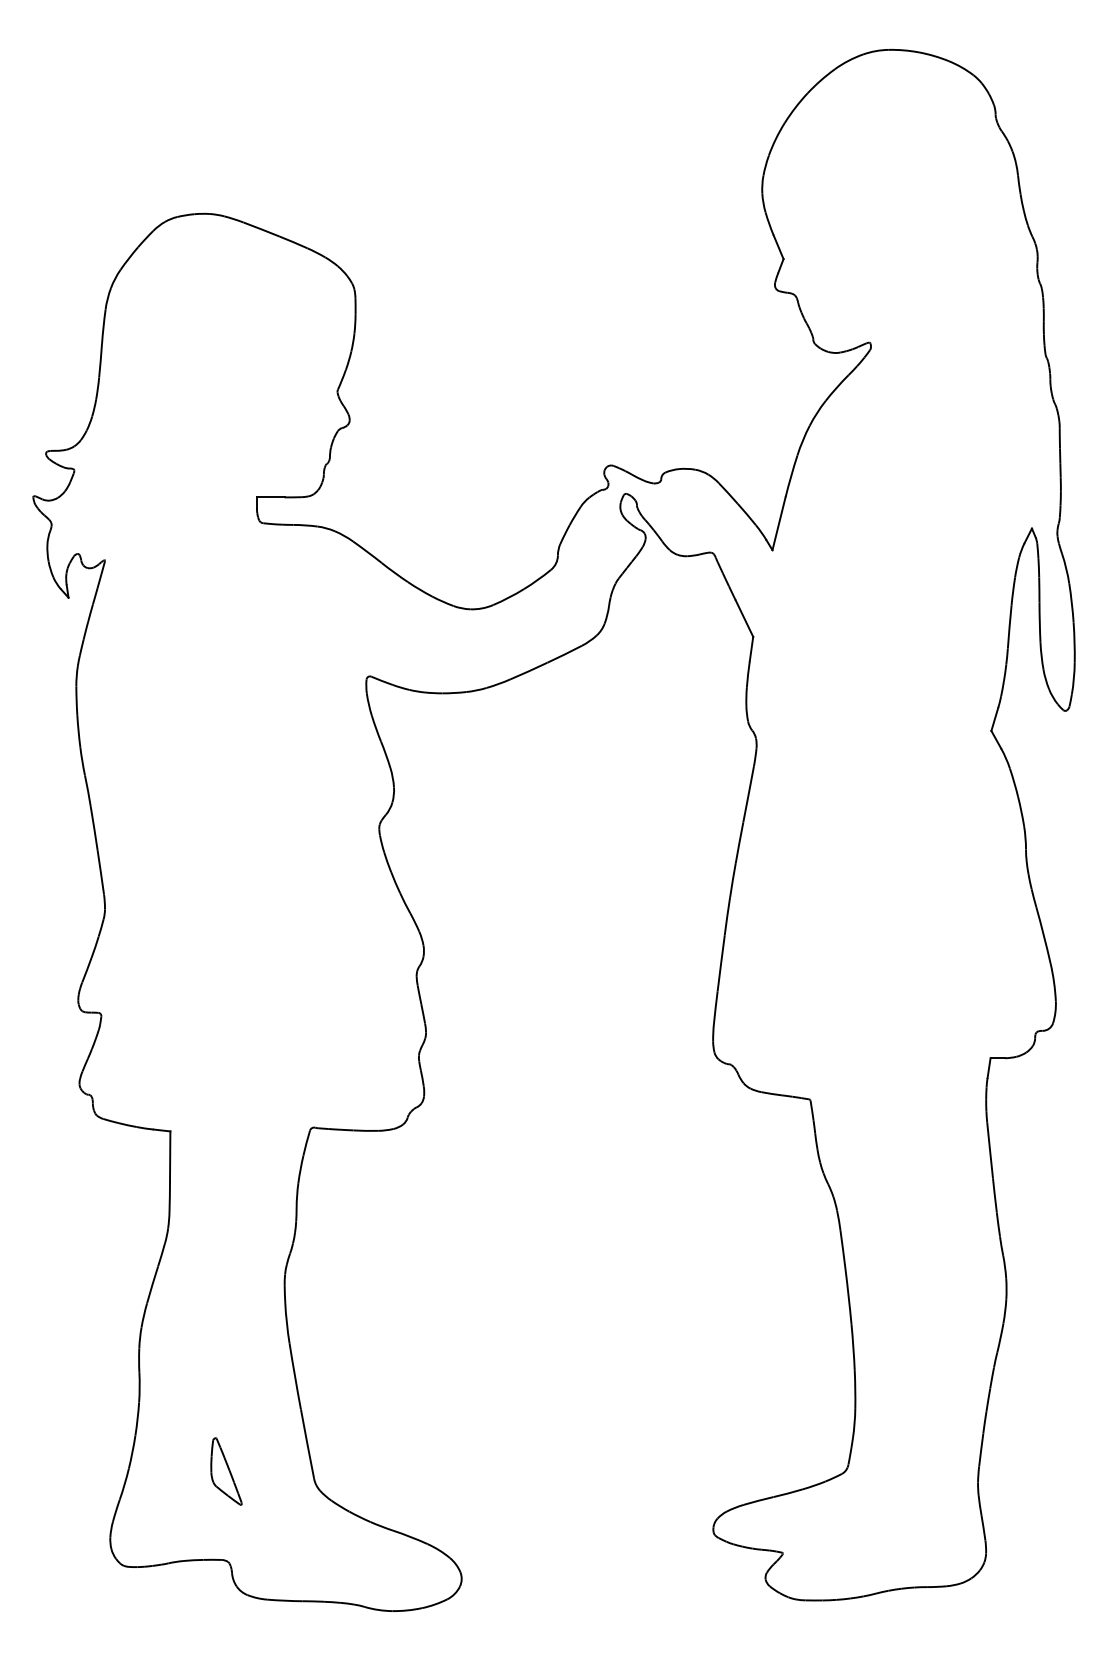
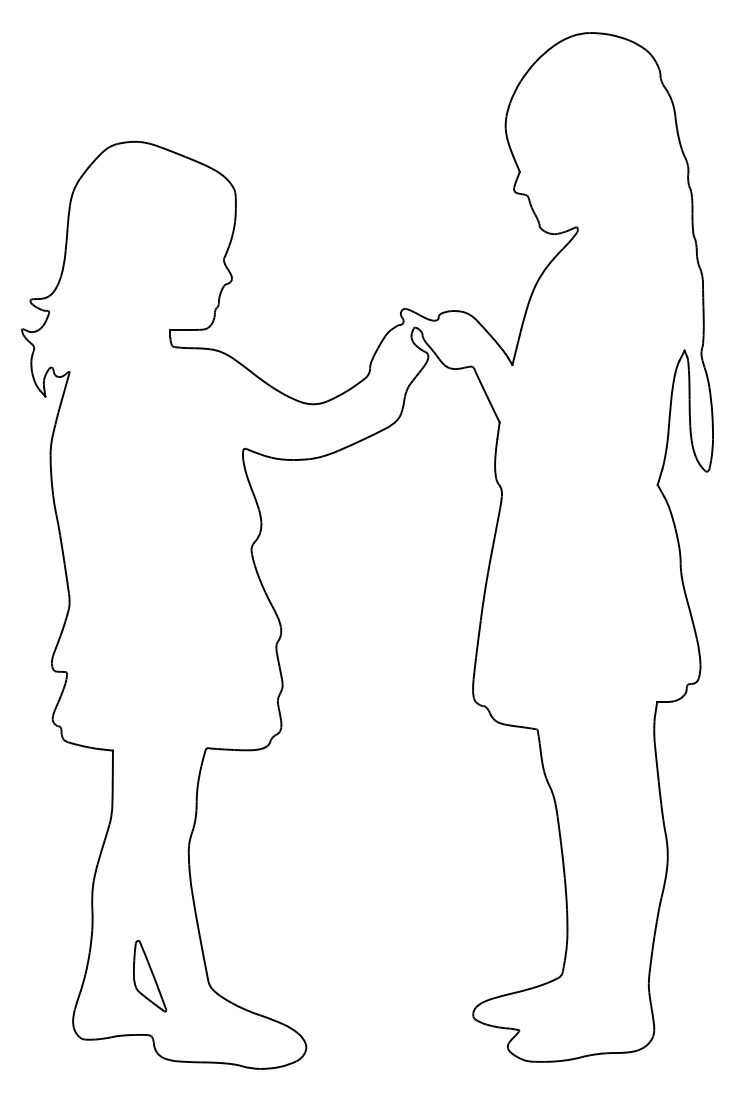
part: (226, 1471) -> (150, 976), size x1.6

